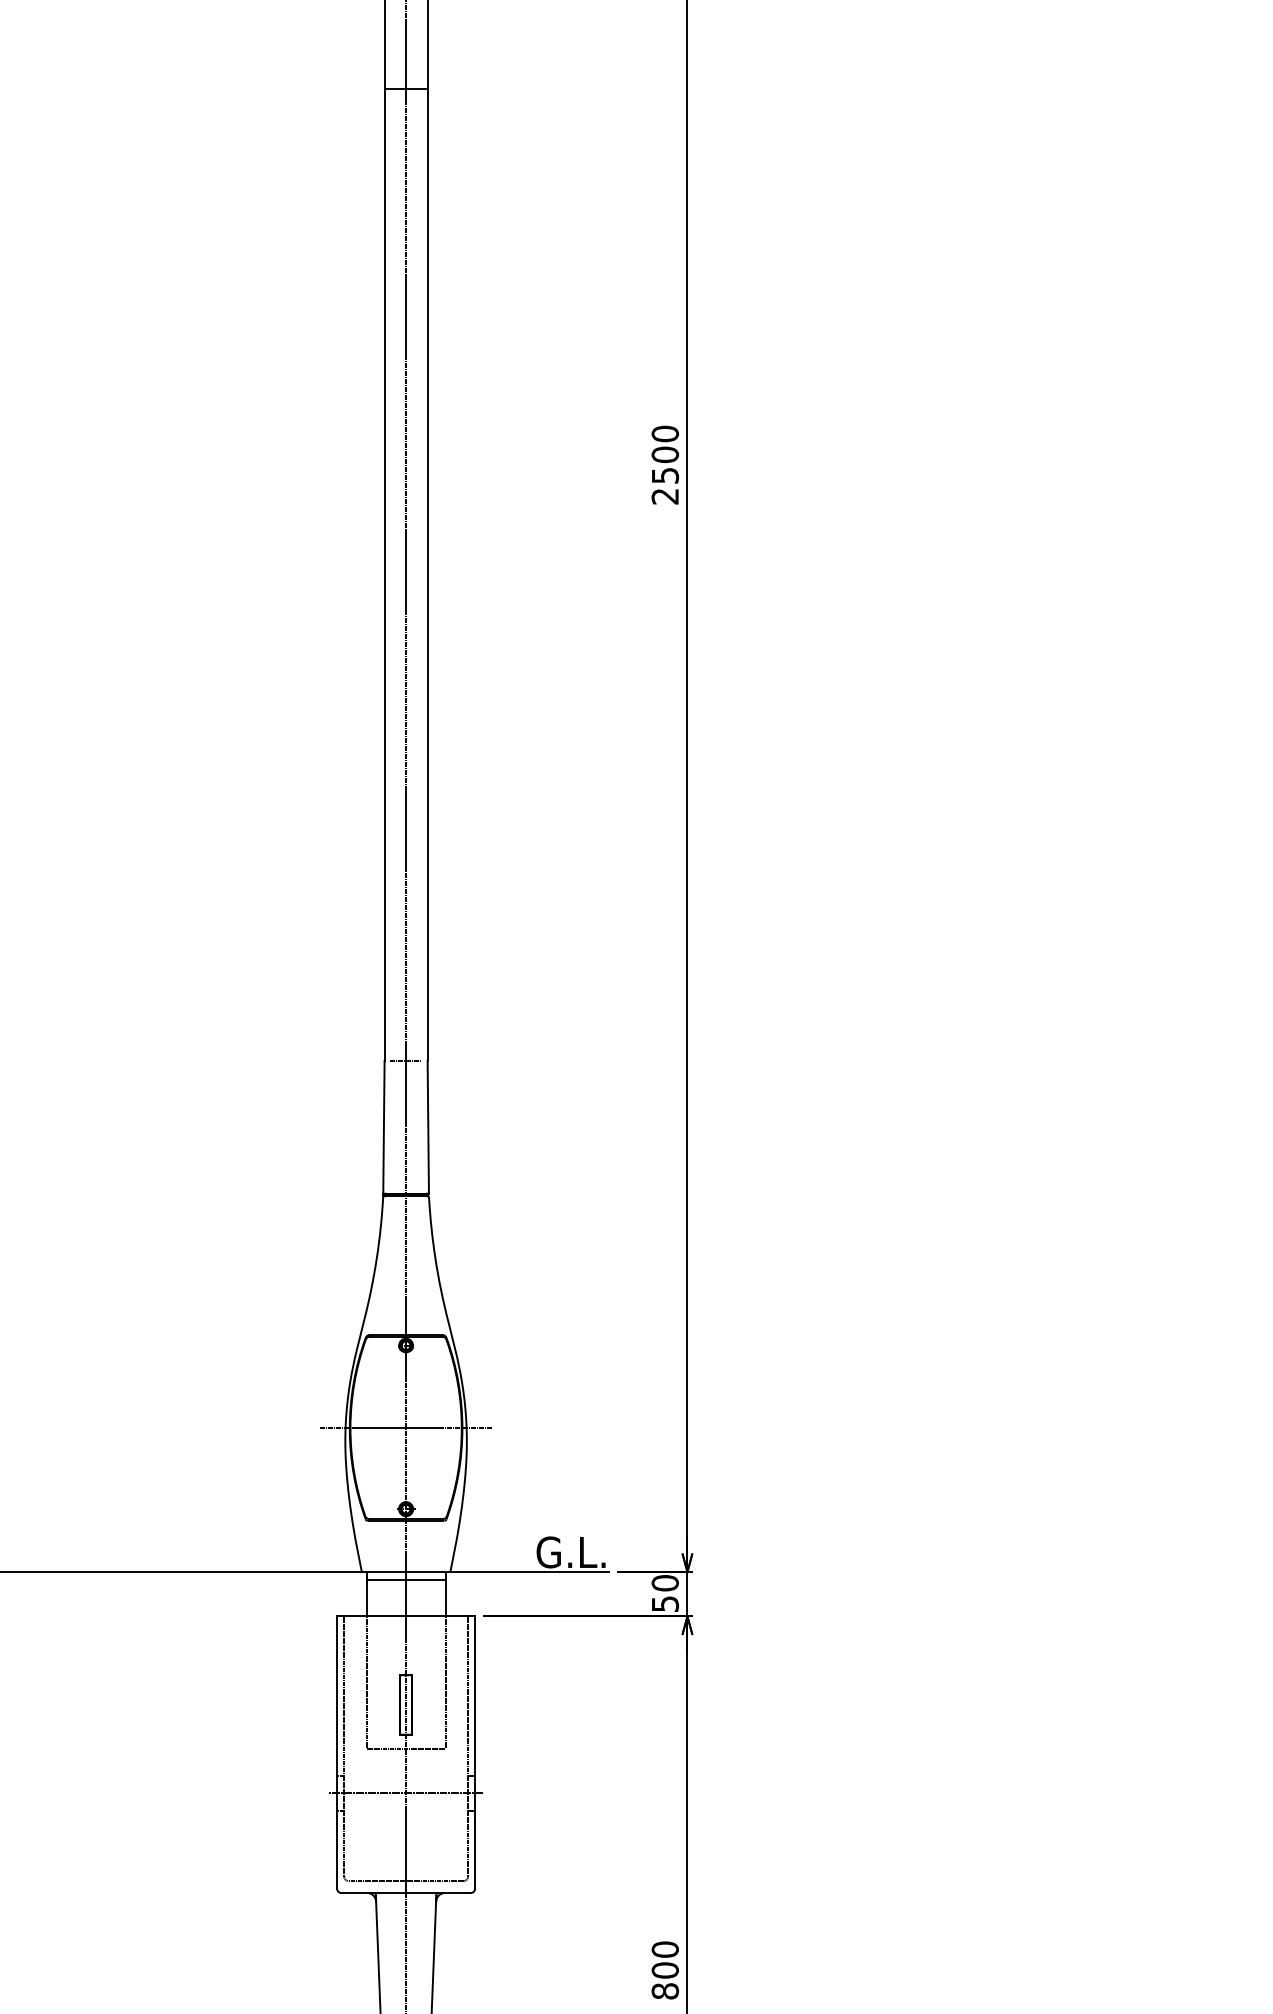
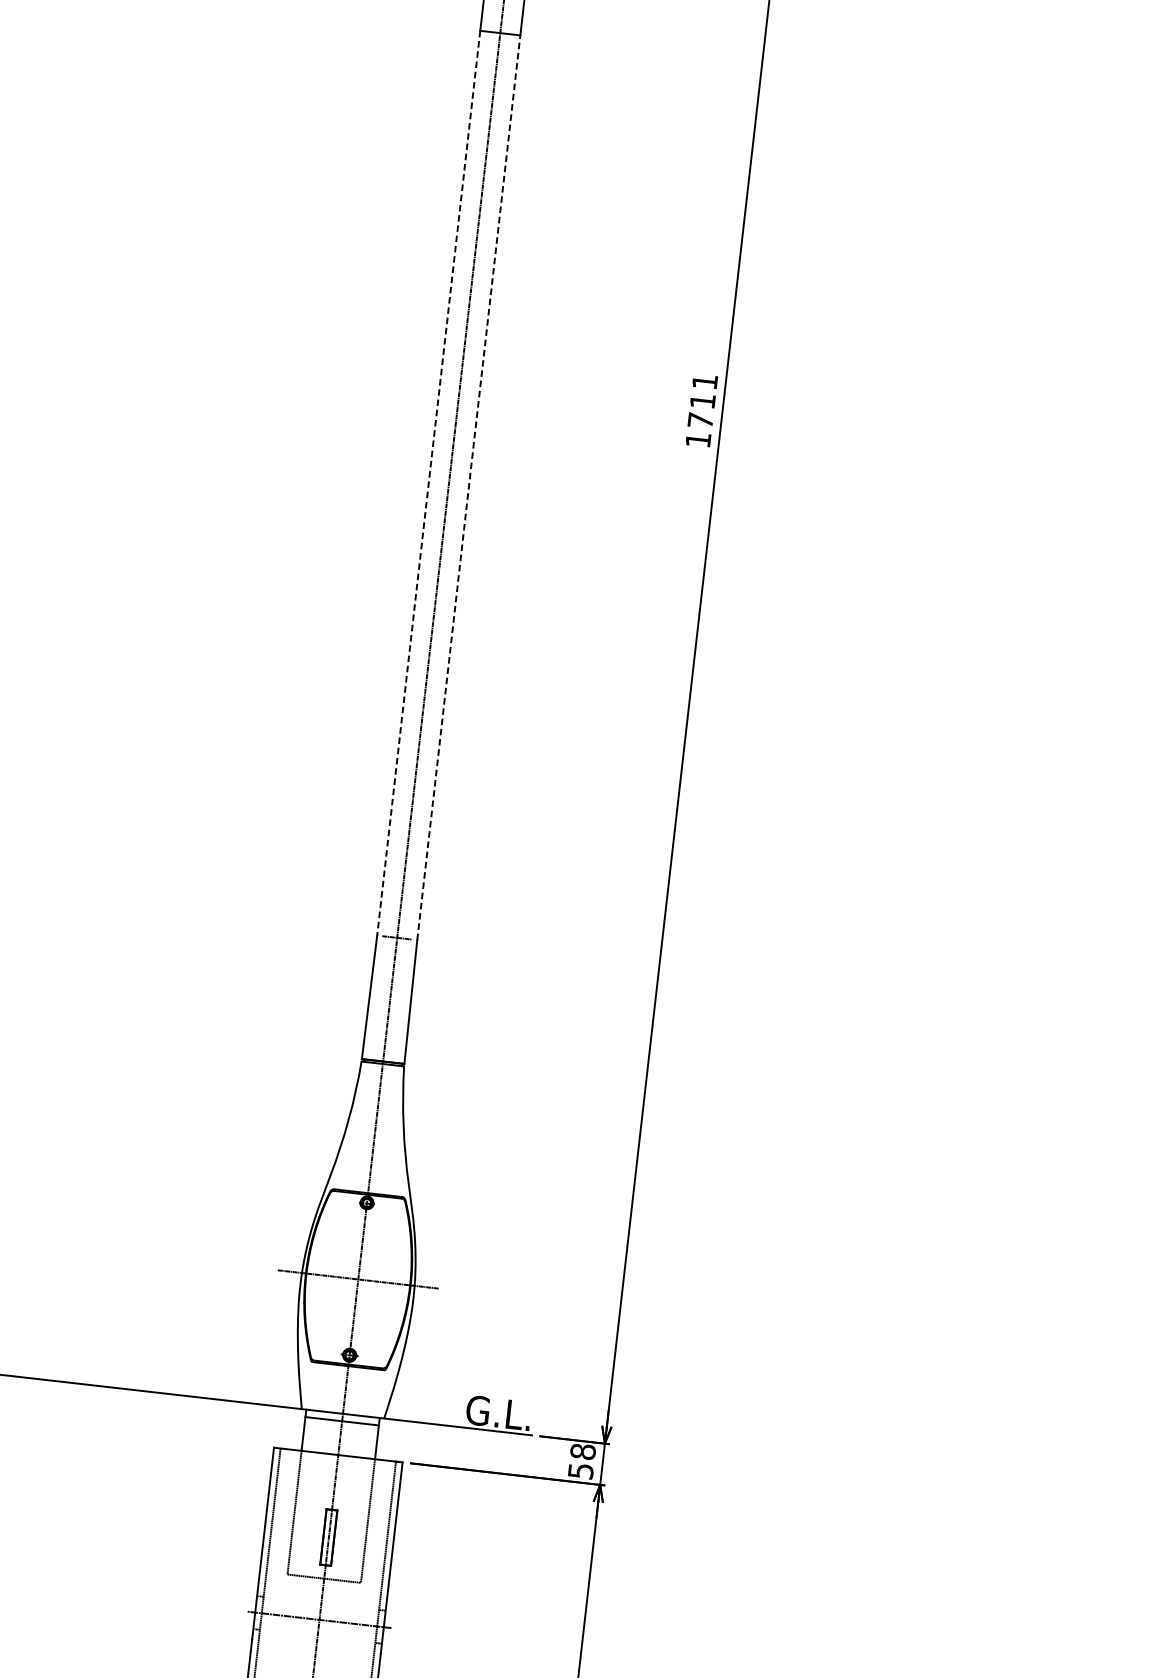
text: (665, 464) -> (701, 410), 2500 -> 1711
line: (384, 574) -> (428, 482), solid -> dashed
line: (427, 574) -> (468, 487), solid -> dashed
text: (665, 1583) -> (583, 1452), 50 -> 58

